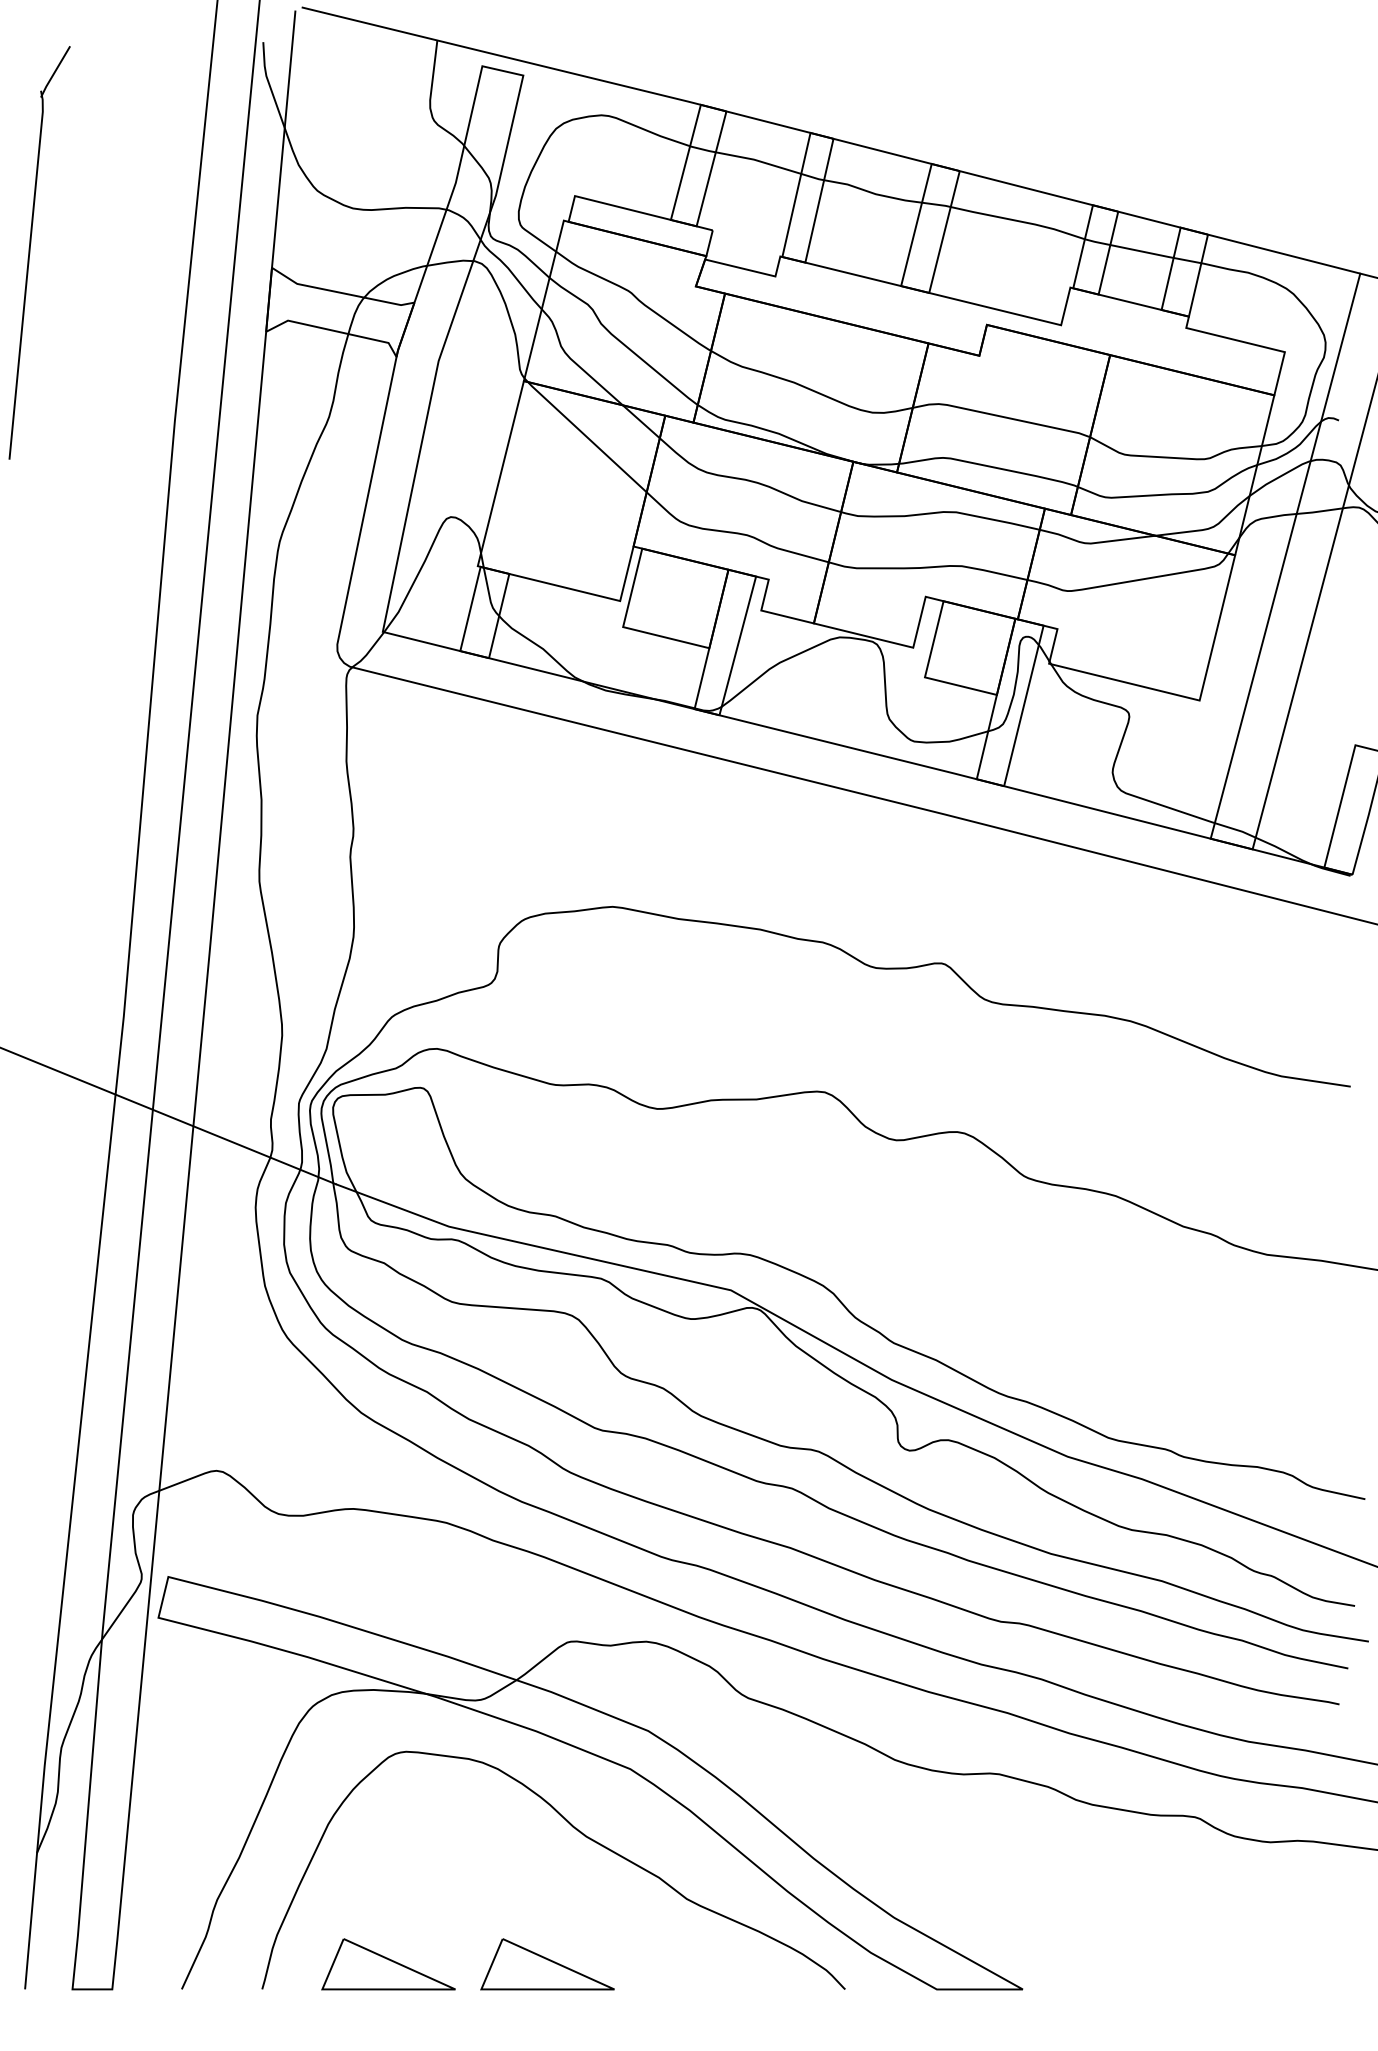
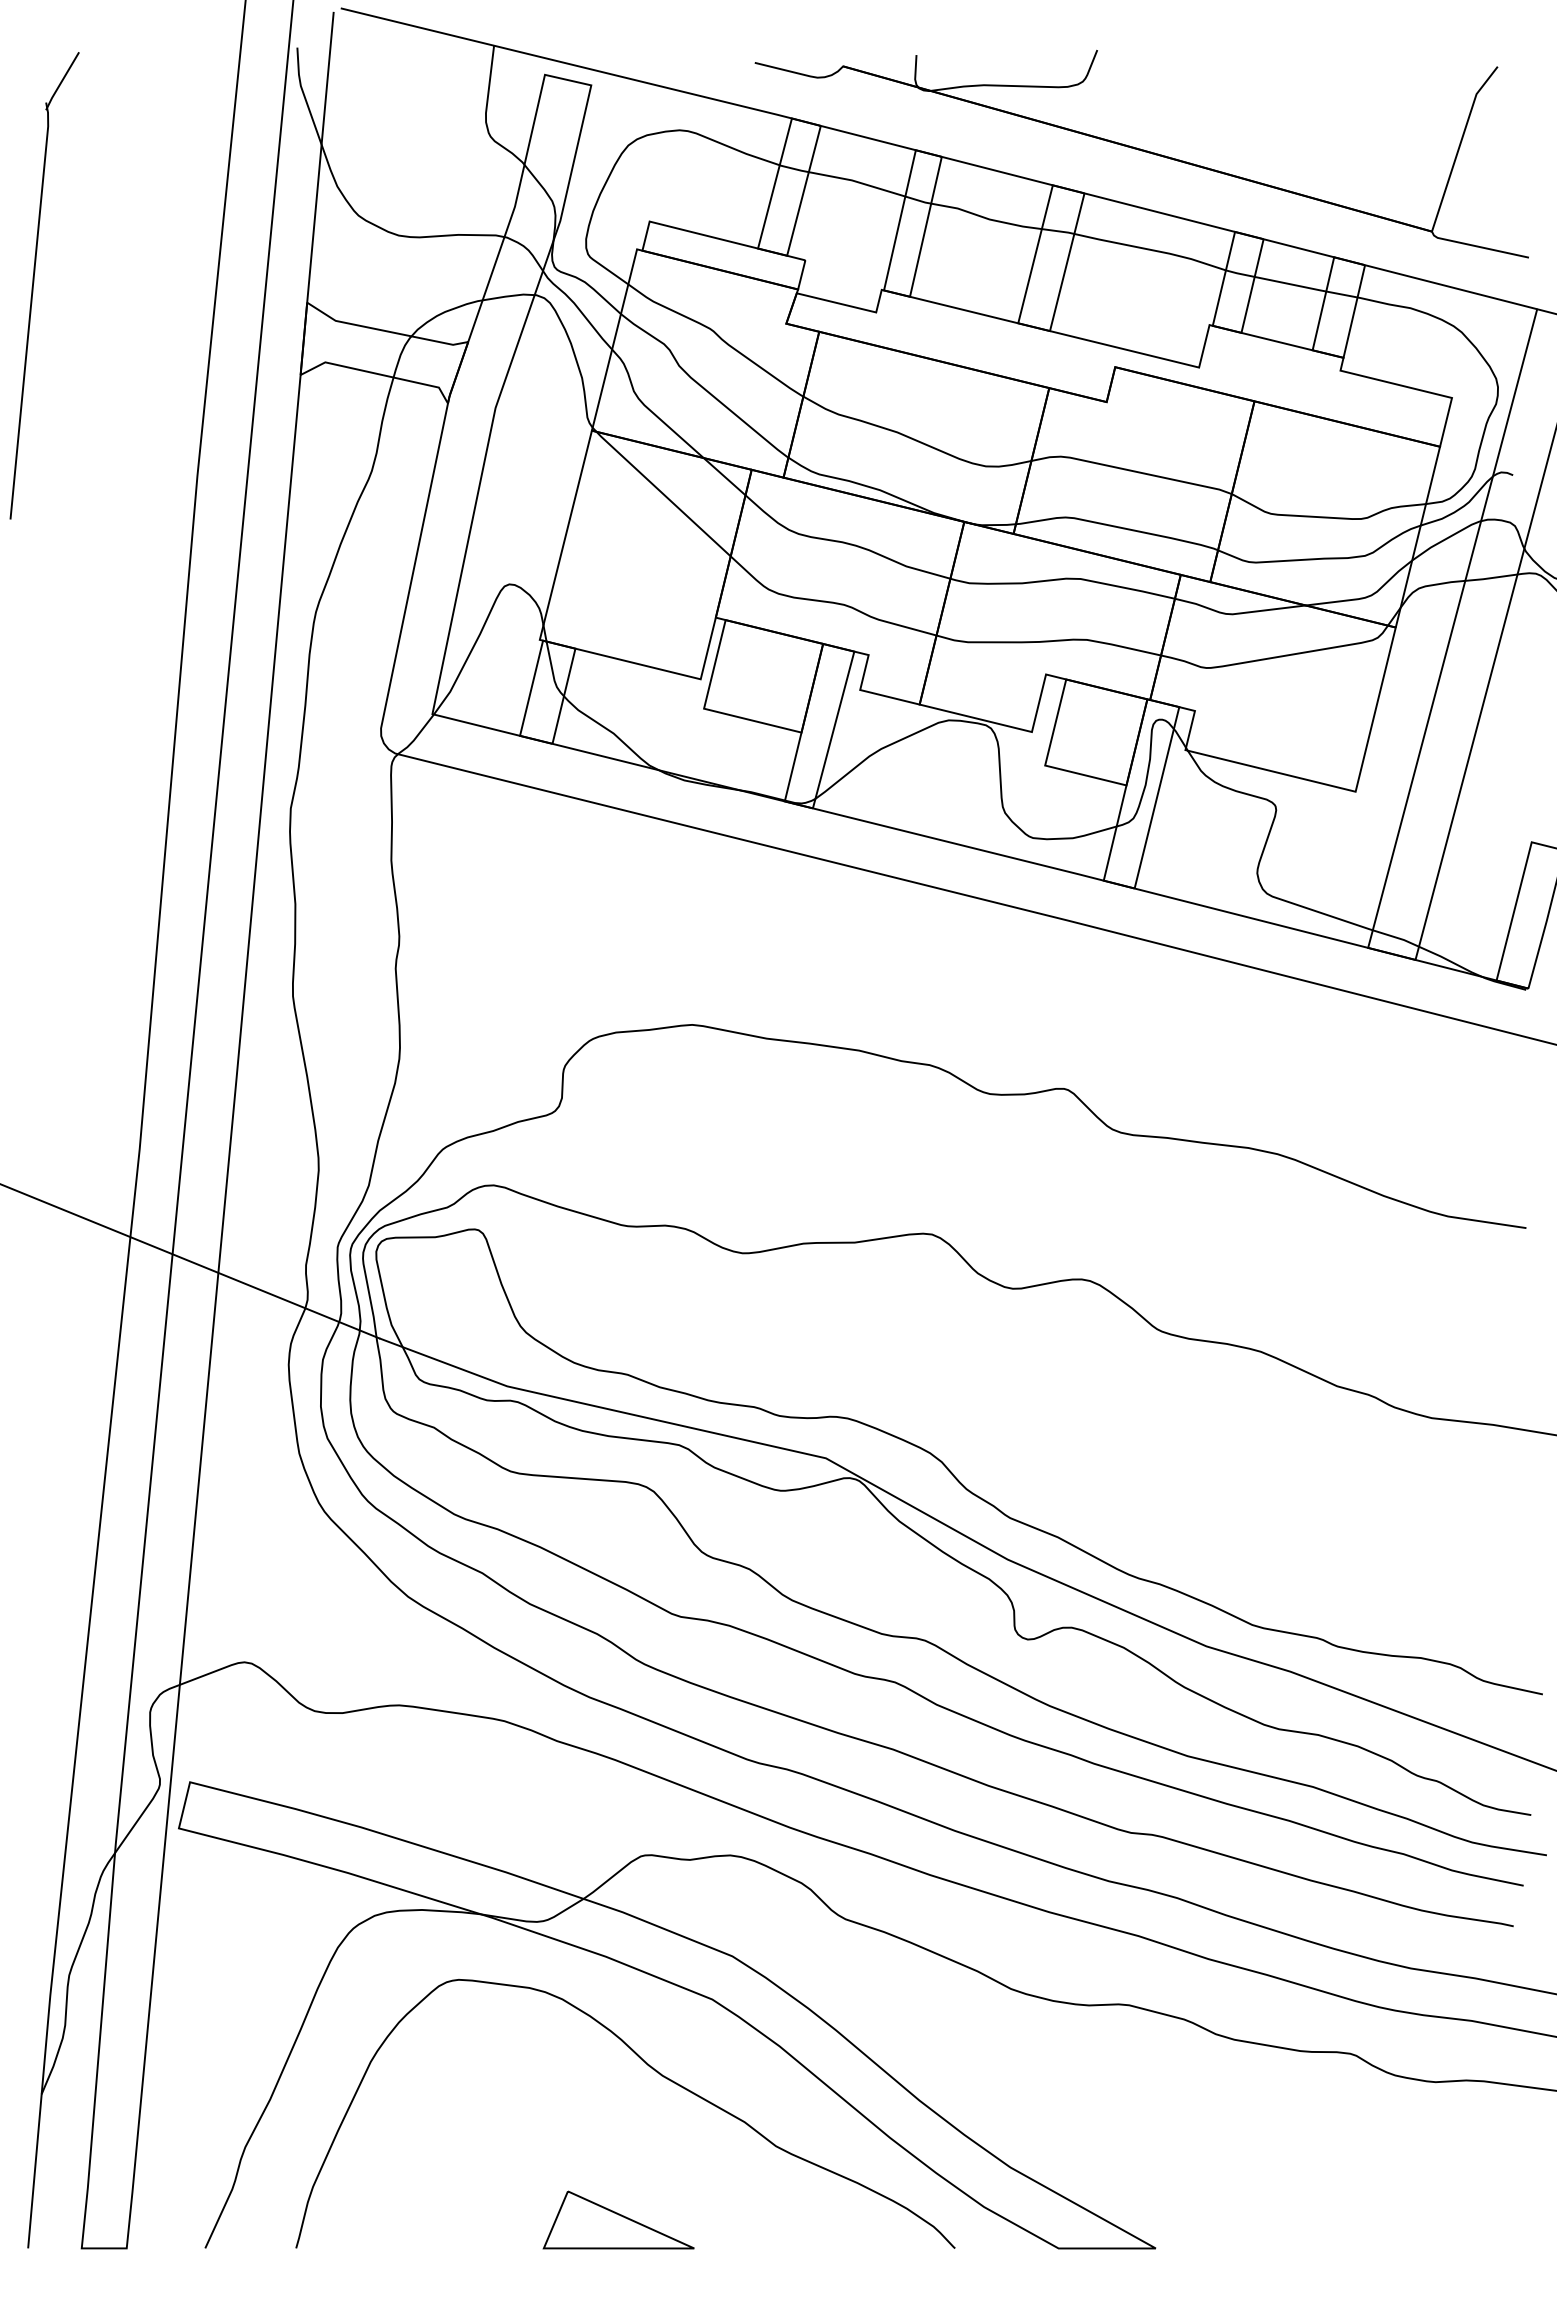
part: (1010, 136) -> (1141, 154), added
part: (388, 1964) -> (438, 2220), removed

